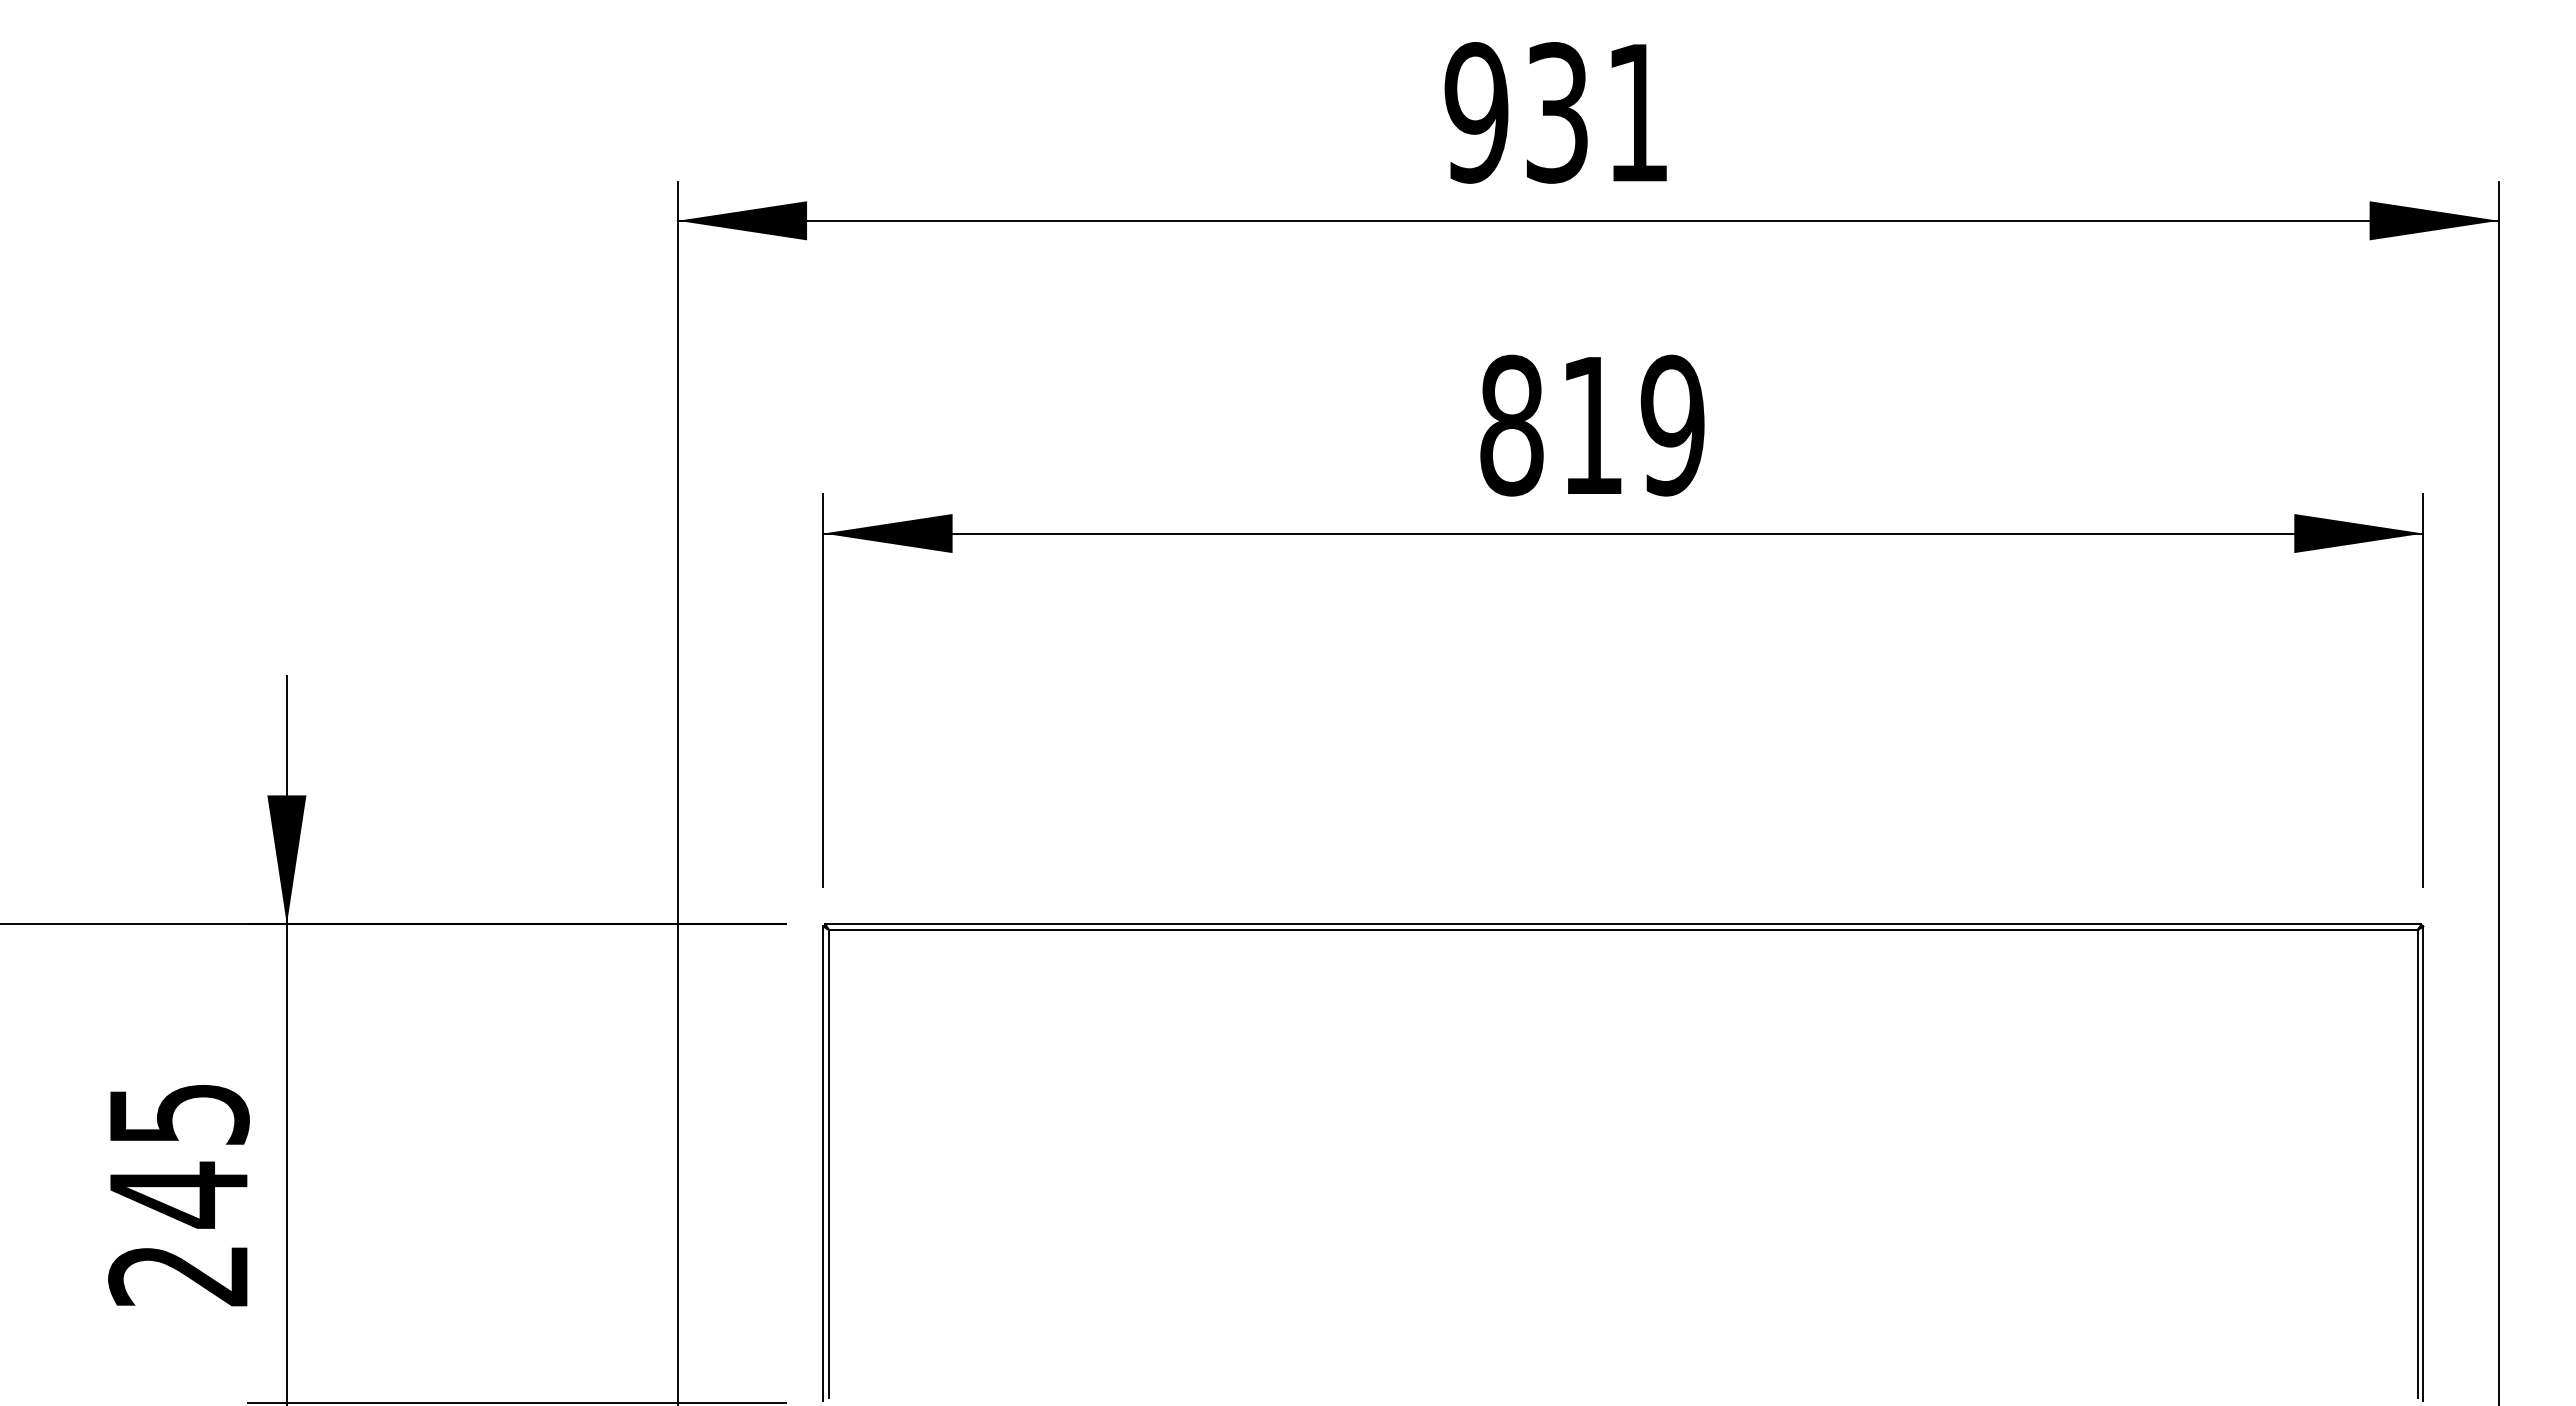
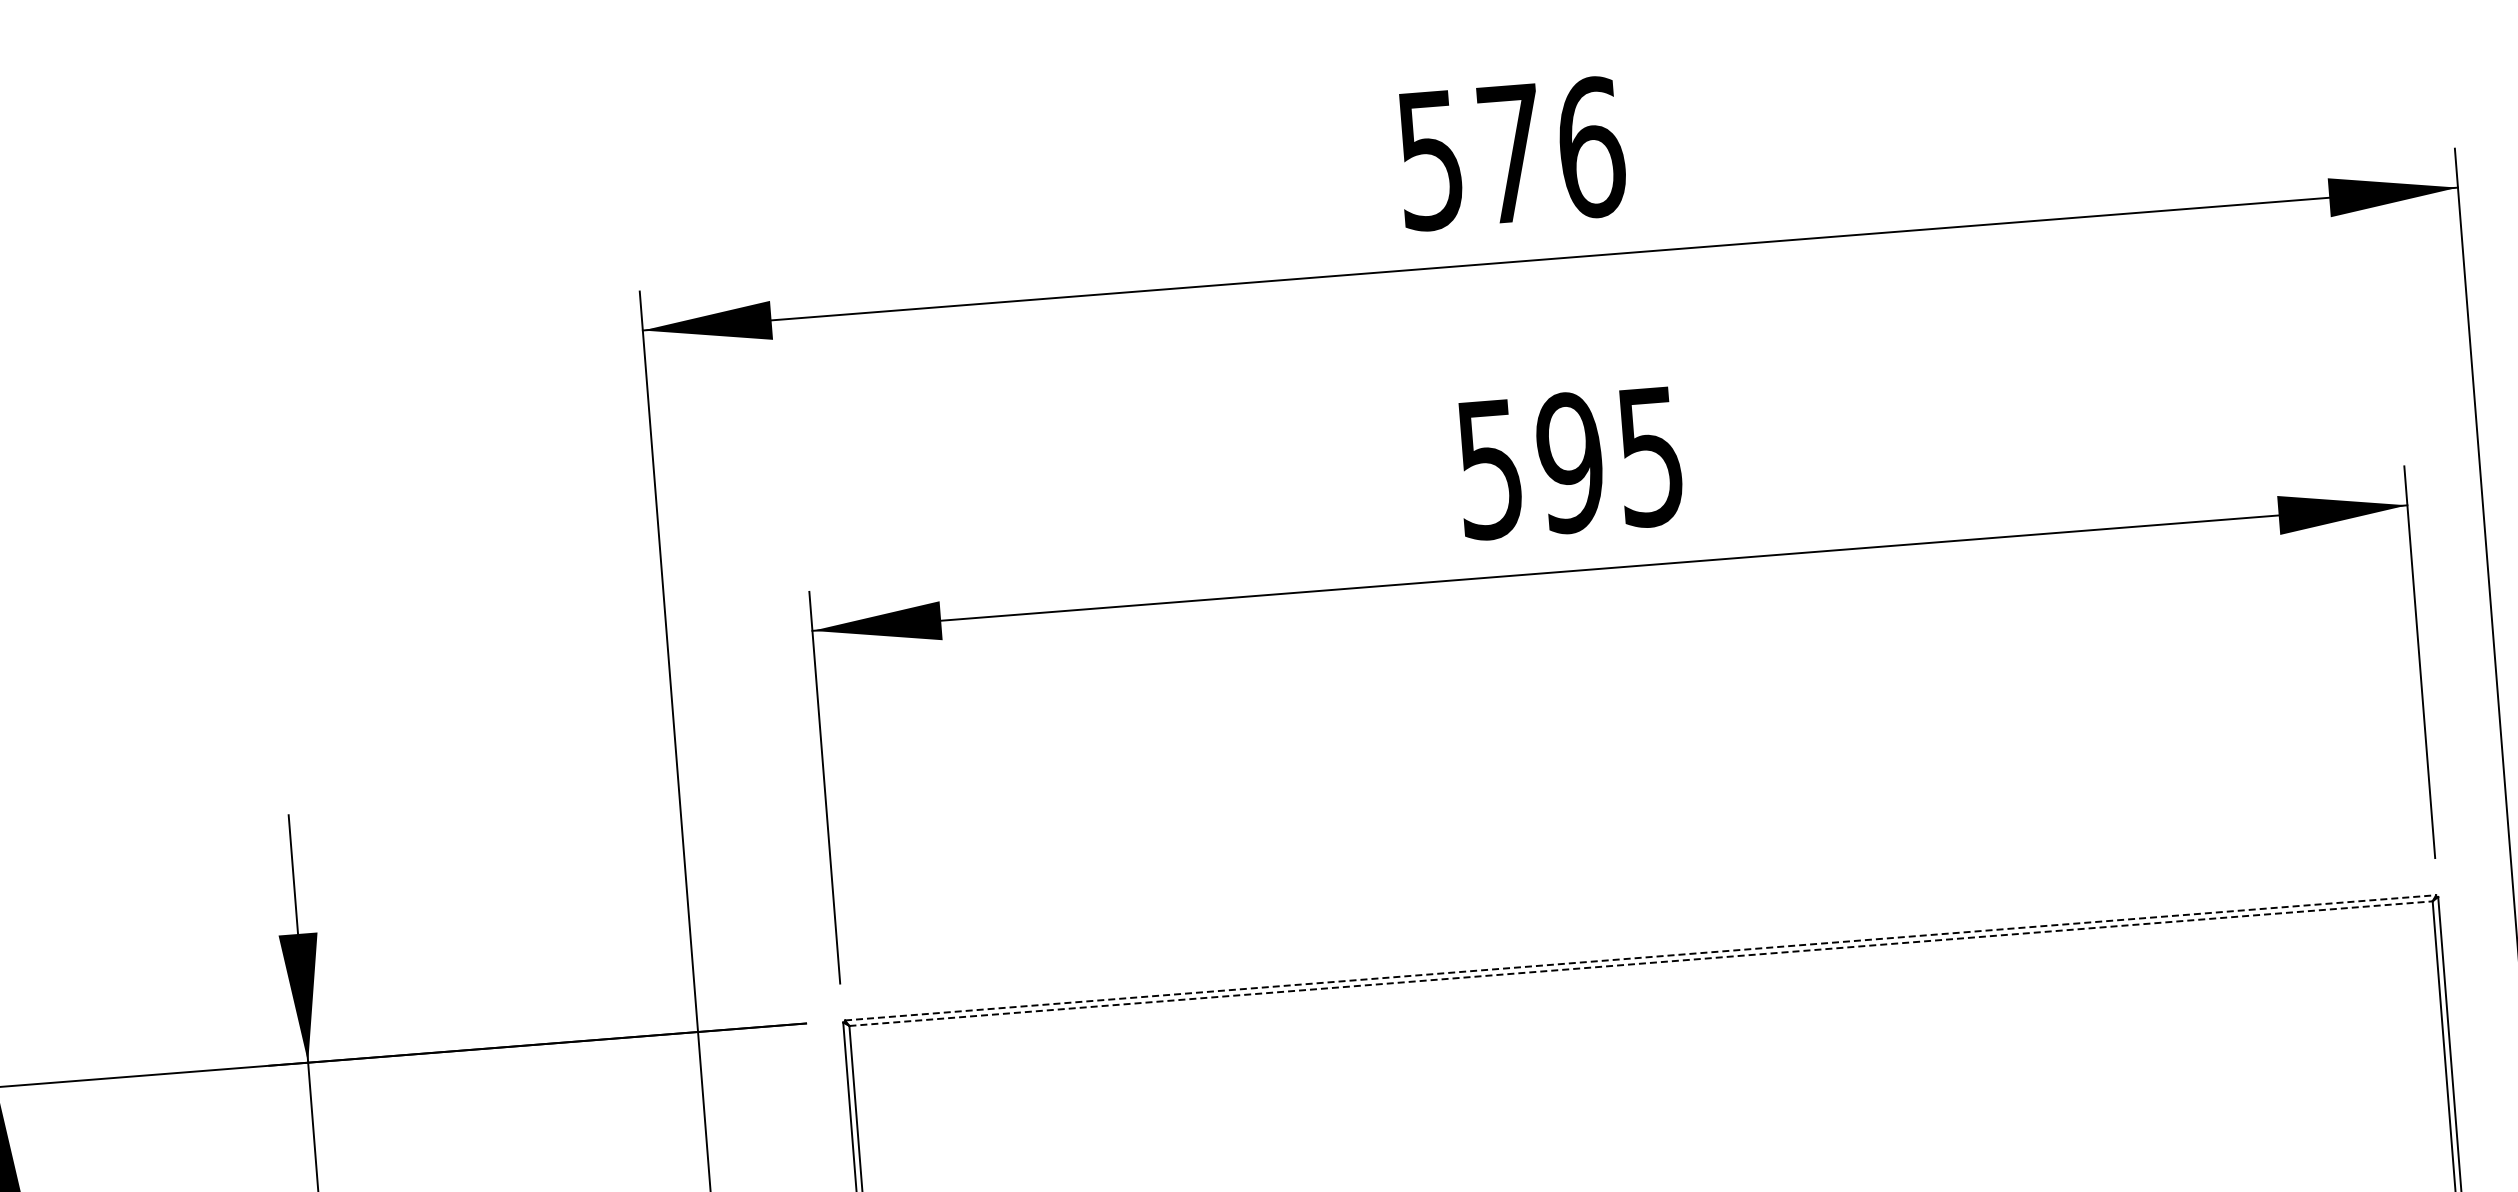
text: (1557, 112) -> (1511, 153), 931 -> 576
text: (1592, 425) -> (1570, 462), 819 -> 595
line: (1623, 924) -> (1640, 957), solid -> dashed
line: (1623, 930) -> (1641, 963), solid -> dashed

